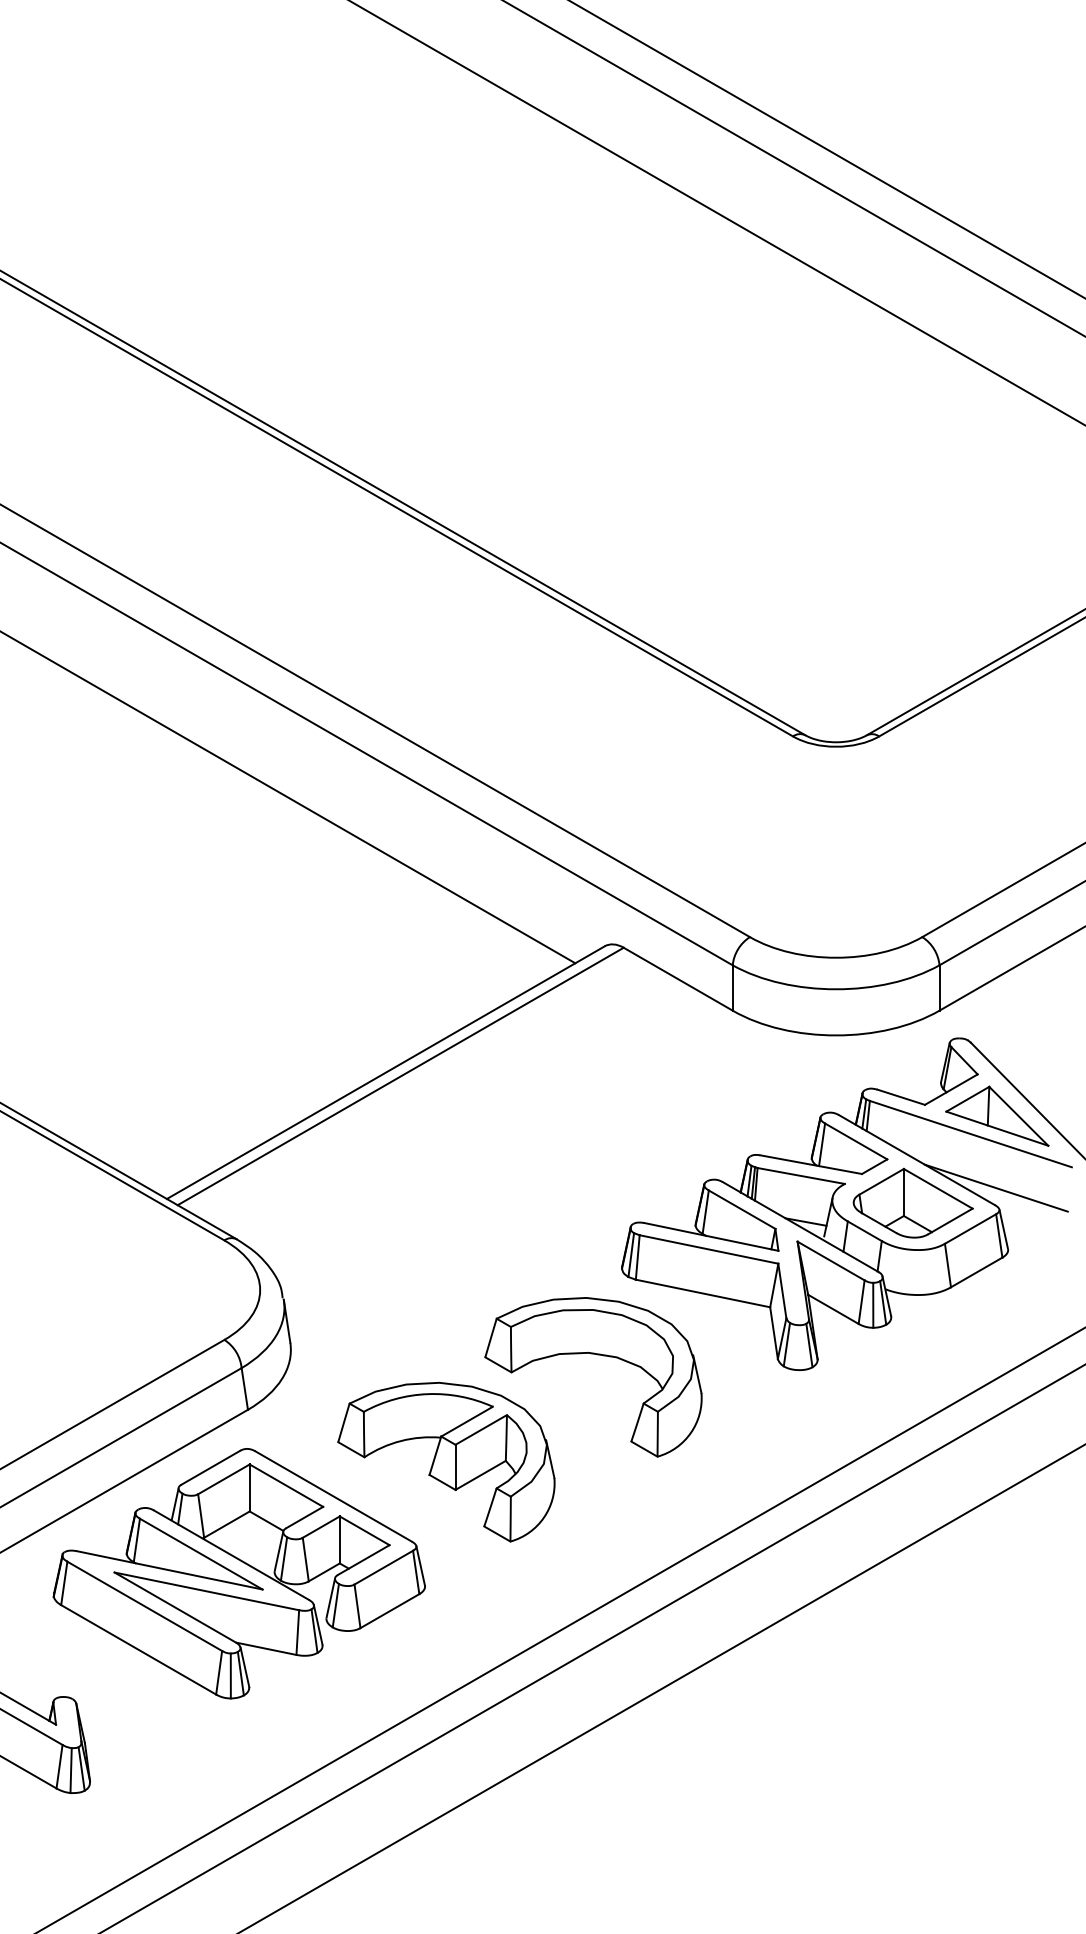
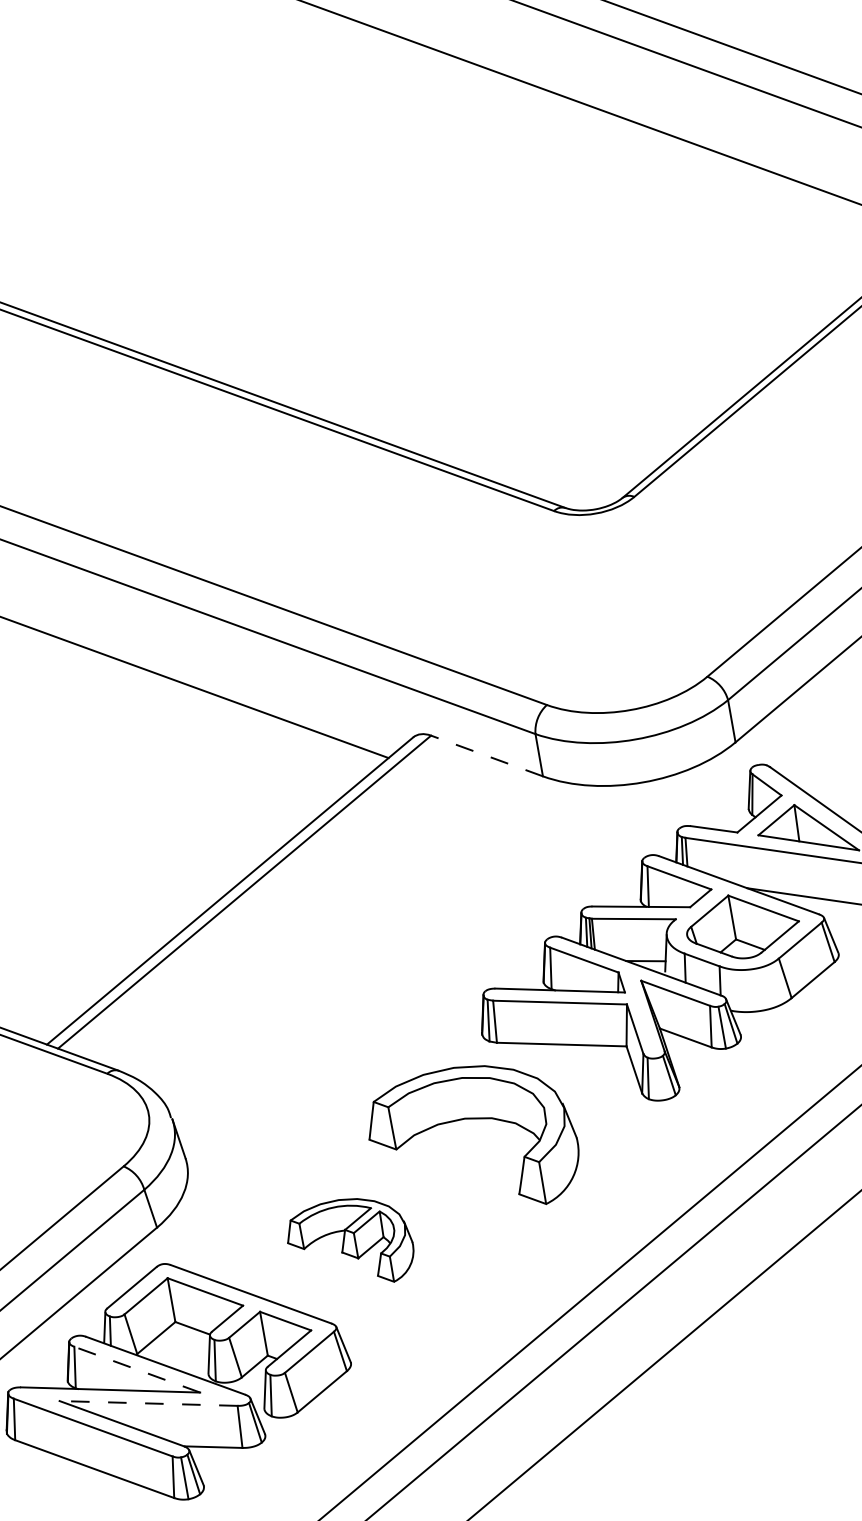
line: (678, 979) -> (487, 756), solid -> dashed
part: (446, 1461) -> (350, 1243), size x0.6
line: (201, 1554) -> (137, 1369), solid -> dashed
line: (206, 1591) -> (148, 1403), solid -> dashed

